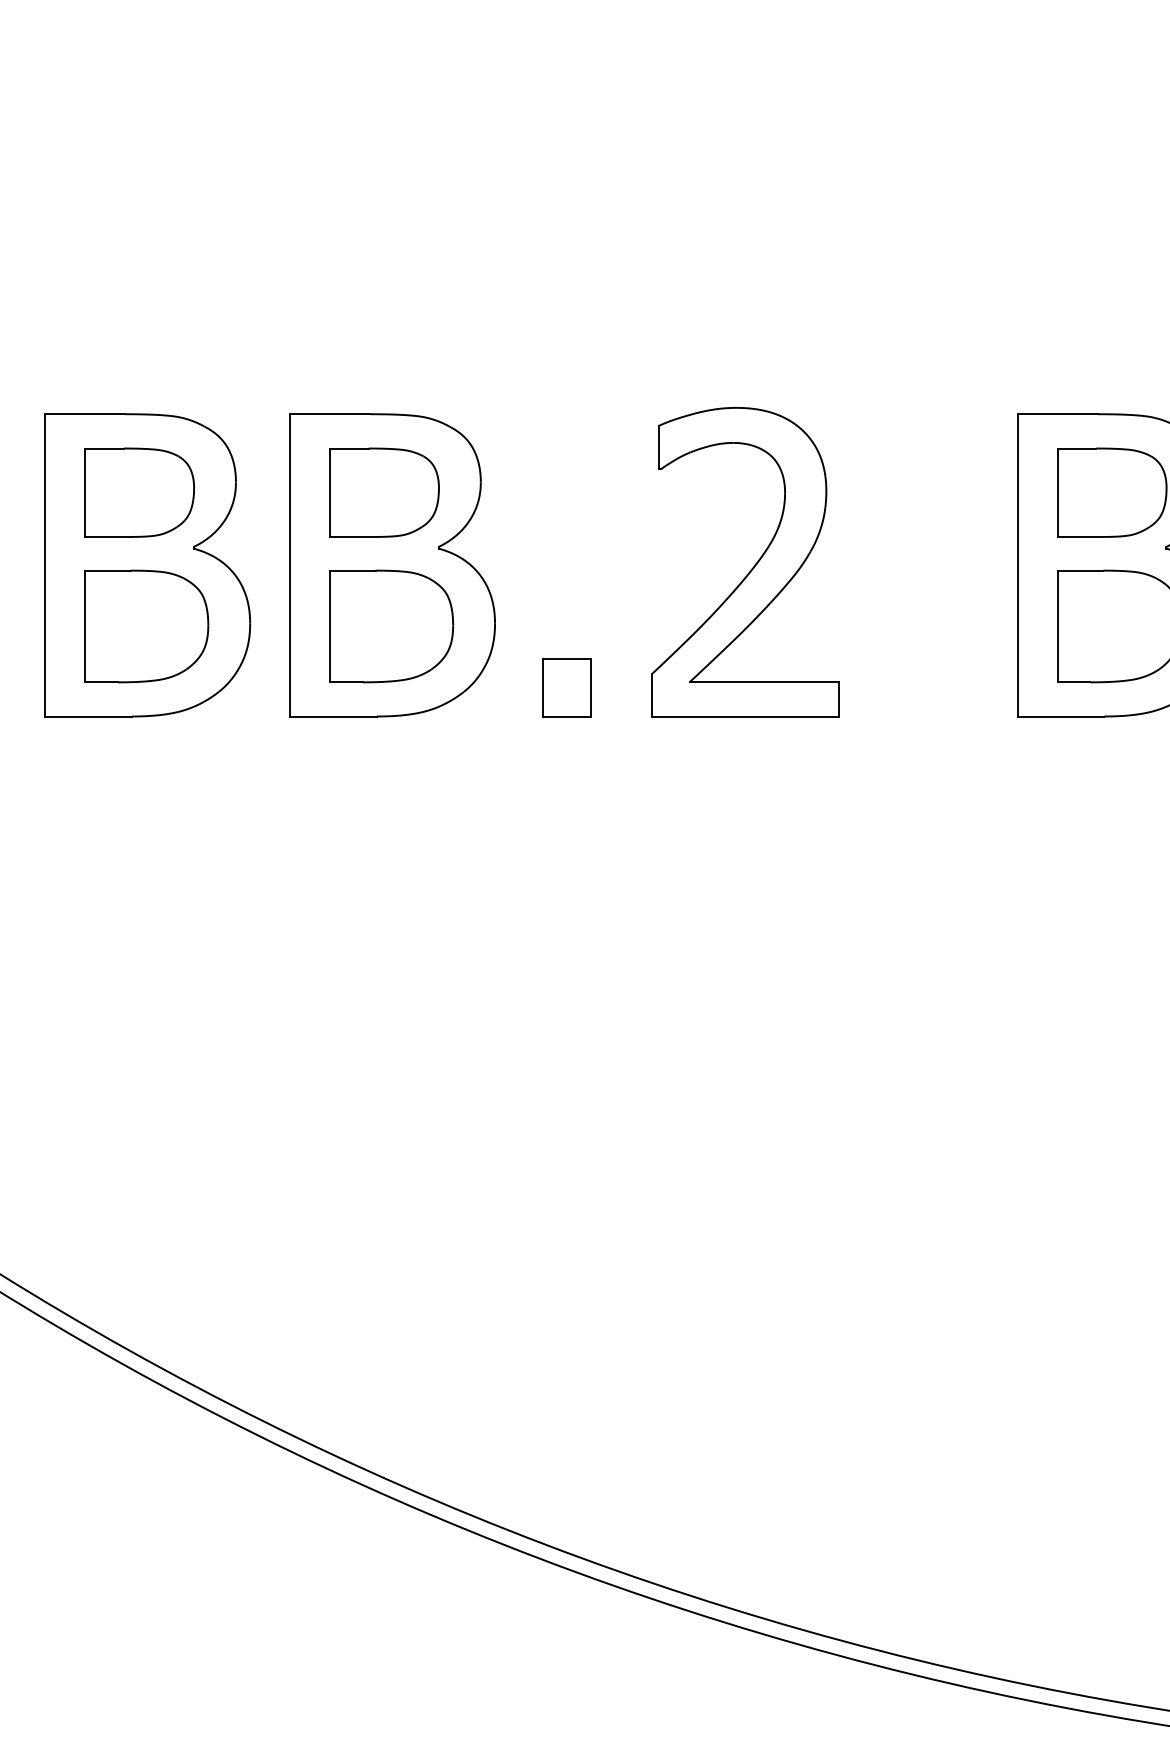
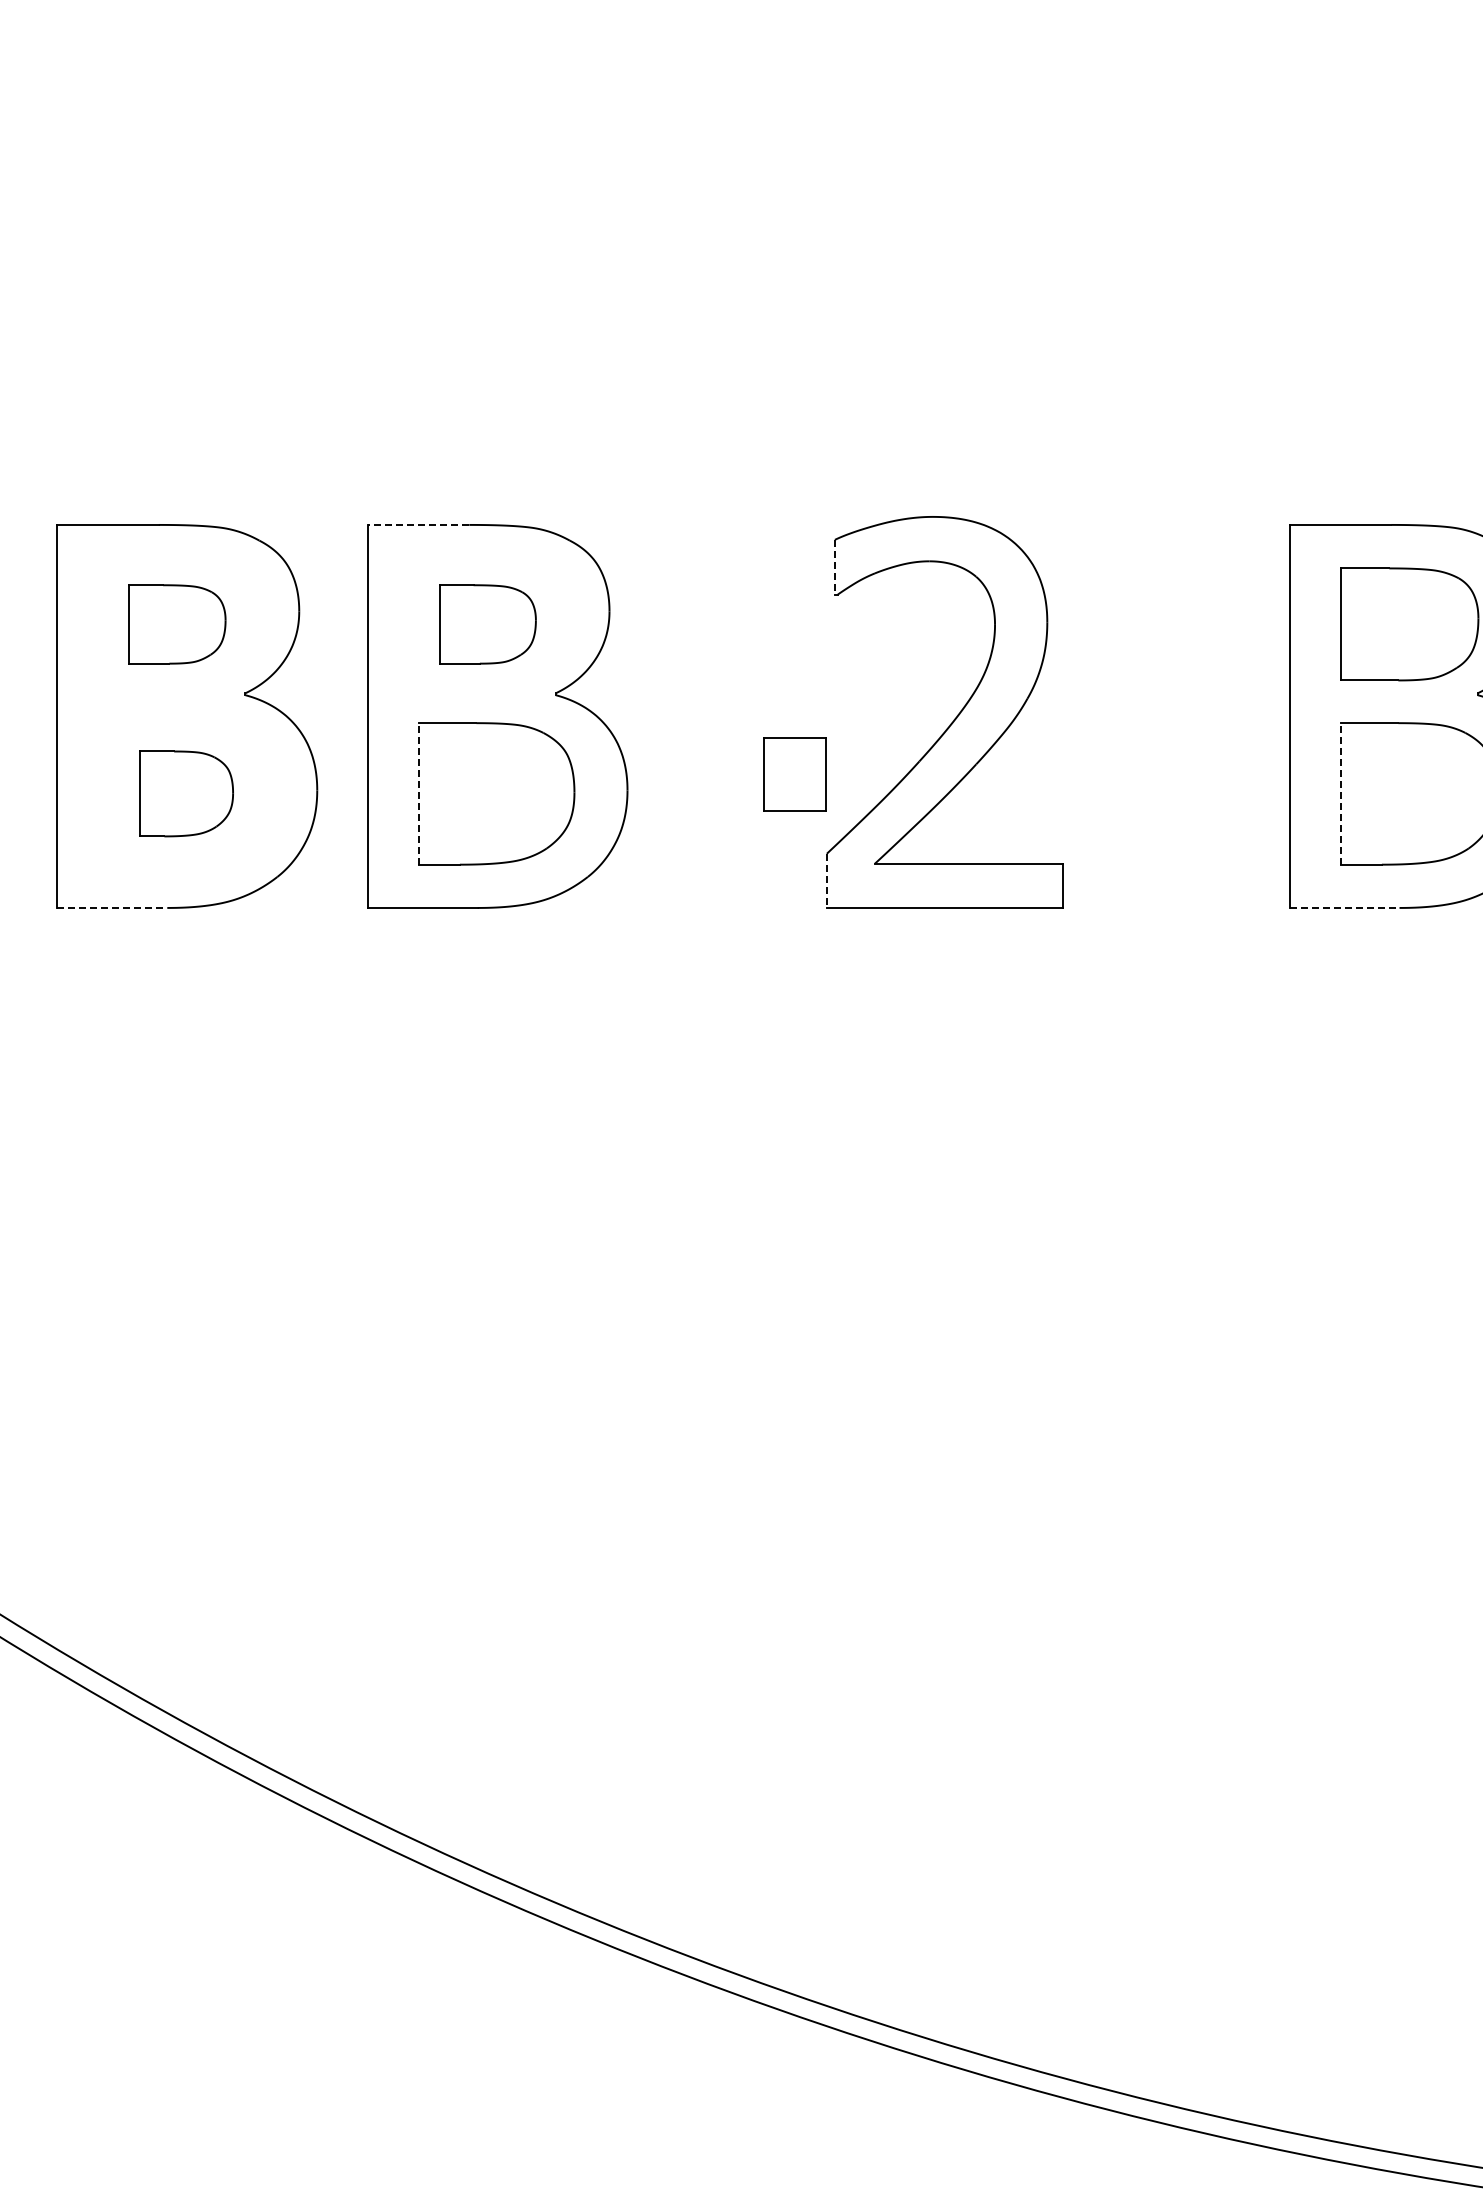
line: (330, 413) -> (418, 524), solid -> dashed
line: (658, 447) -> (834, 567), solid -> dashed
part: (139, 492) -> (177, 624), size x0.7
part: (384, 492) -> (487, 624), size x0.7
part: (146, 626) -> (186, 793), size x0.6
line: (330, 626) -> (418, 793), solid -> dashed
line: (1057, 626) -> (1340, 793), solid -> dashed
part: (566, 687) -> (794, 774), moved
line: (652, 695) -> (826, 881), solid -> dashed
line: (88, 716) -> (112, 907), solid -> dashed
line: (1060, 716) -> (1344, 907), solid -> dashed

